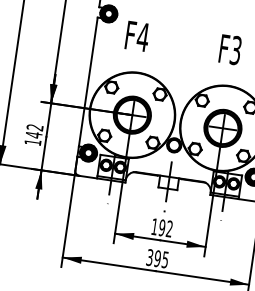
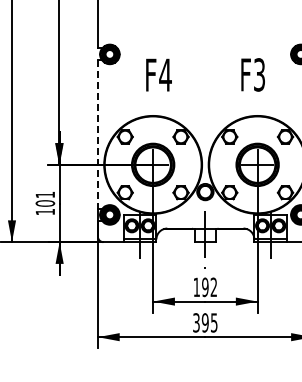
text: (137, 35) -> (158, 74), moved
line: (87, 82) -> (97, 135), solid -> dashed
text: (34, 131) -> (45, 199), 142 -> 101

